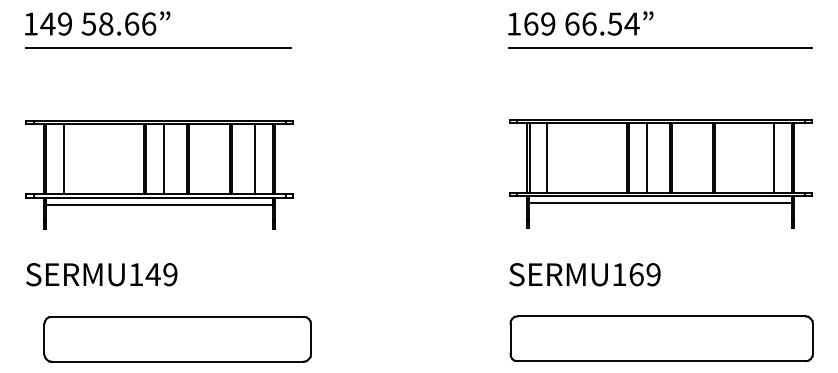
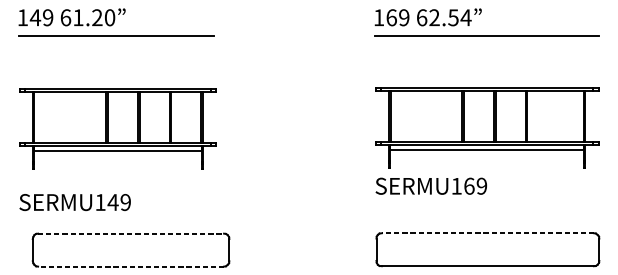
text: (118, 23) -> (87, 17), 58.66 -> 61.20
text: (589, 23) -> (434, 17), 66.54 -> 62.54
line: (547, 158) -> (403, 116), removed
line: (647, 158) -> (477, 116), removed
line: (773, 158) -> (570, 116), removed
line: (64, 159) -> (47, 117), removed
line: (164, 159) -> (121, 117), removed
line: (255, 159) -> (188, 117), removed
text: (584, 274) -> (430, 186), moved
line: (178, 316) -> (131, 233), solid -> dashed
line: (661, 316) -> (487, 233), solid -> dashed
line: (177, 361) -> (130, 266), solid -> dashed

